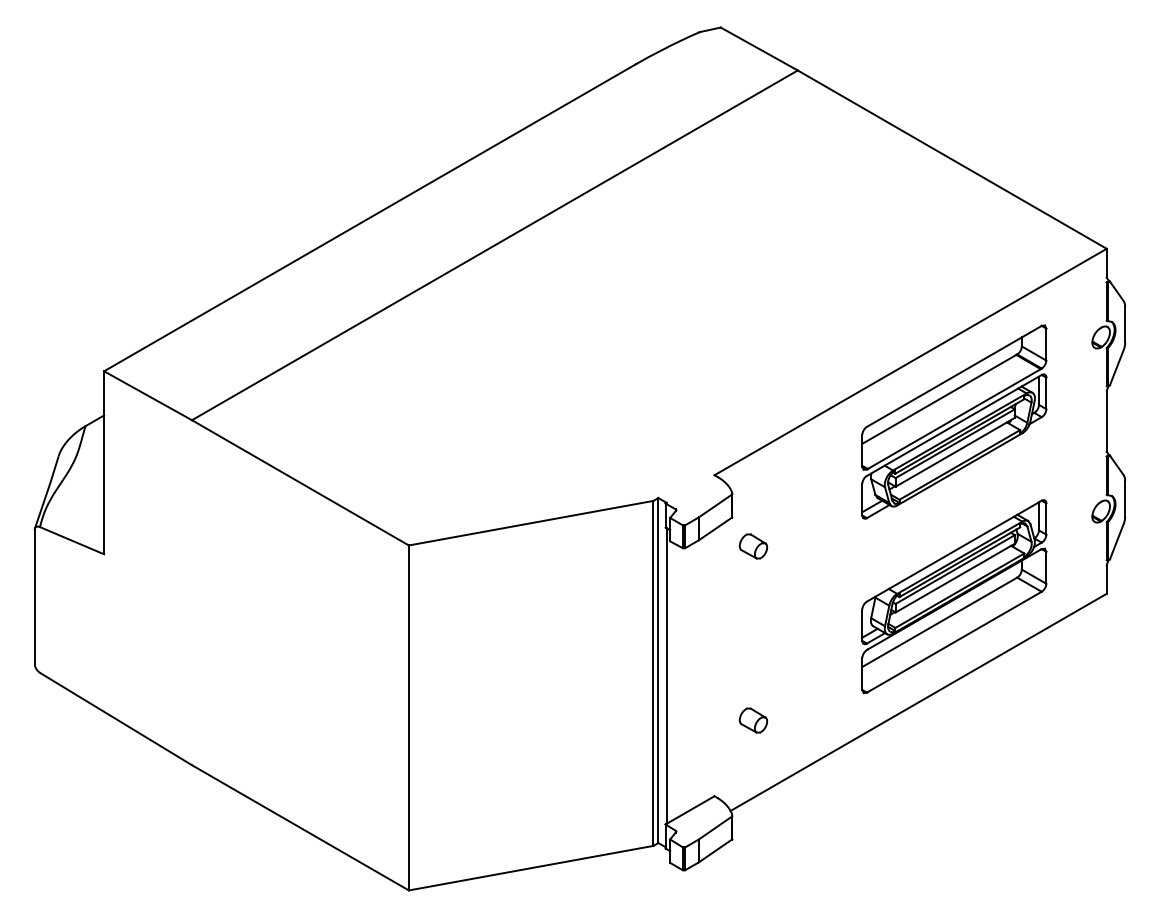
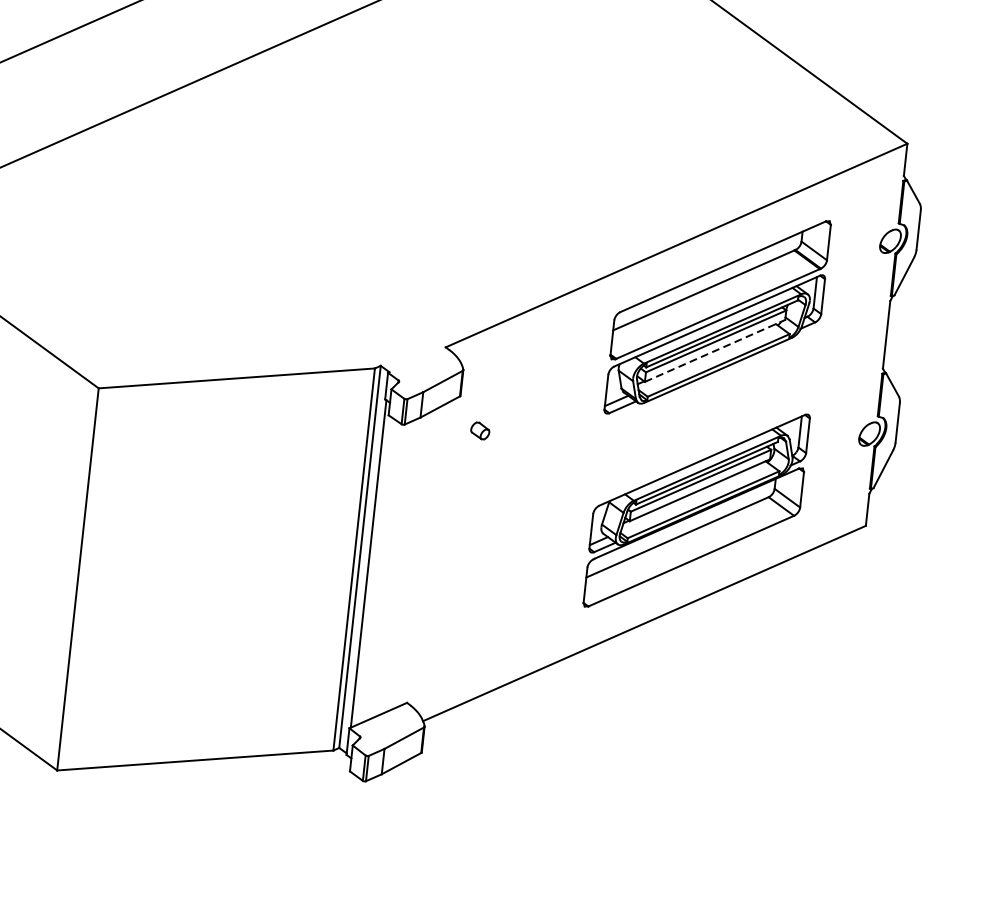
line: (955, 452) -> (715, 351), solid -> dashed
part: (753, 546) -> (480, 430), size x0.6
part: (753, 720) -> (459, 623), removed

